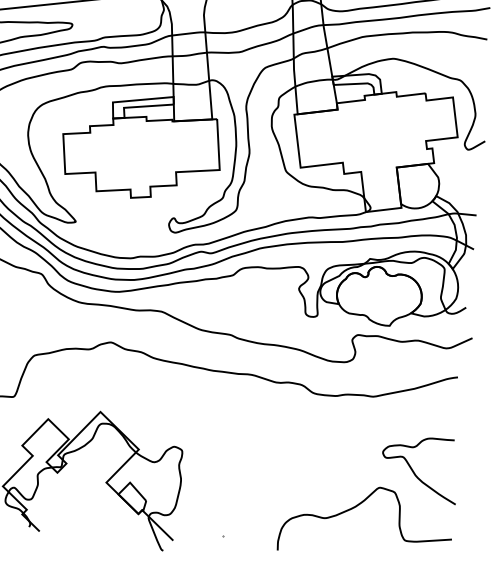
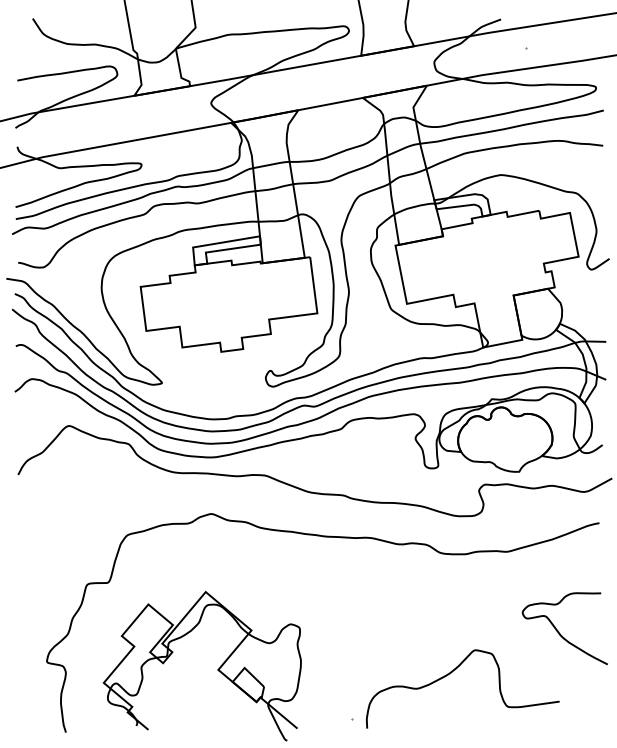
curve: (356, 507) -> (450, 674), moved

